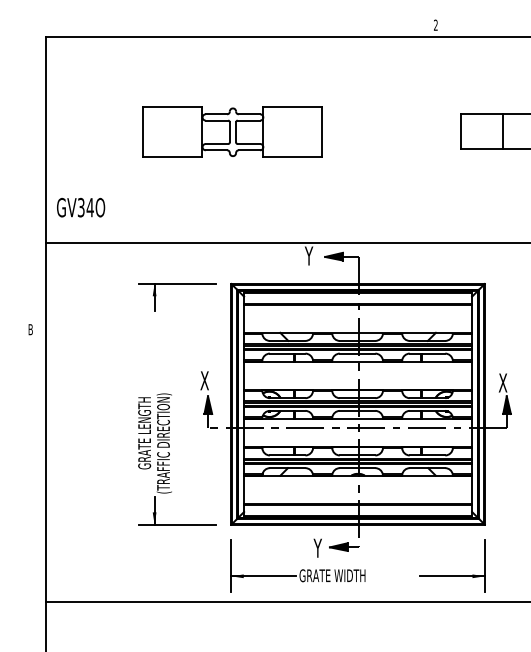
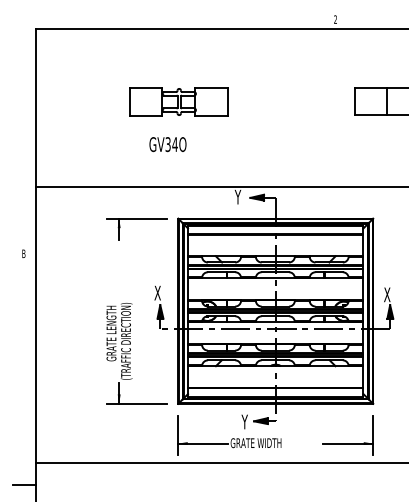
part: (231, 132) -> (178, 102), size x0.71
text: (81, 207) -> (168, 144), moved
line: (30, 629) -> (23, 484), added

